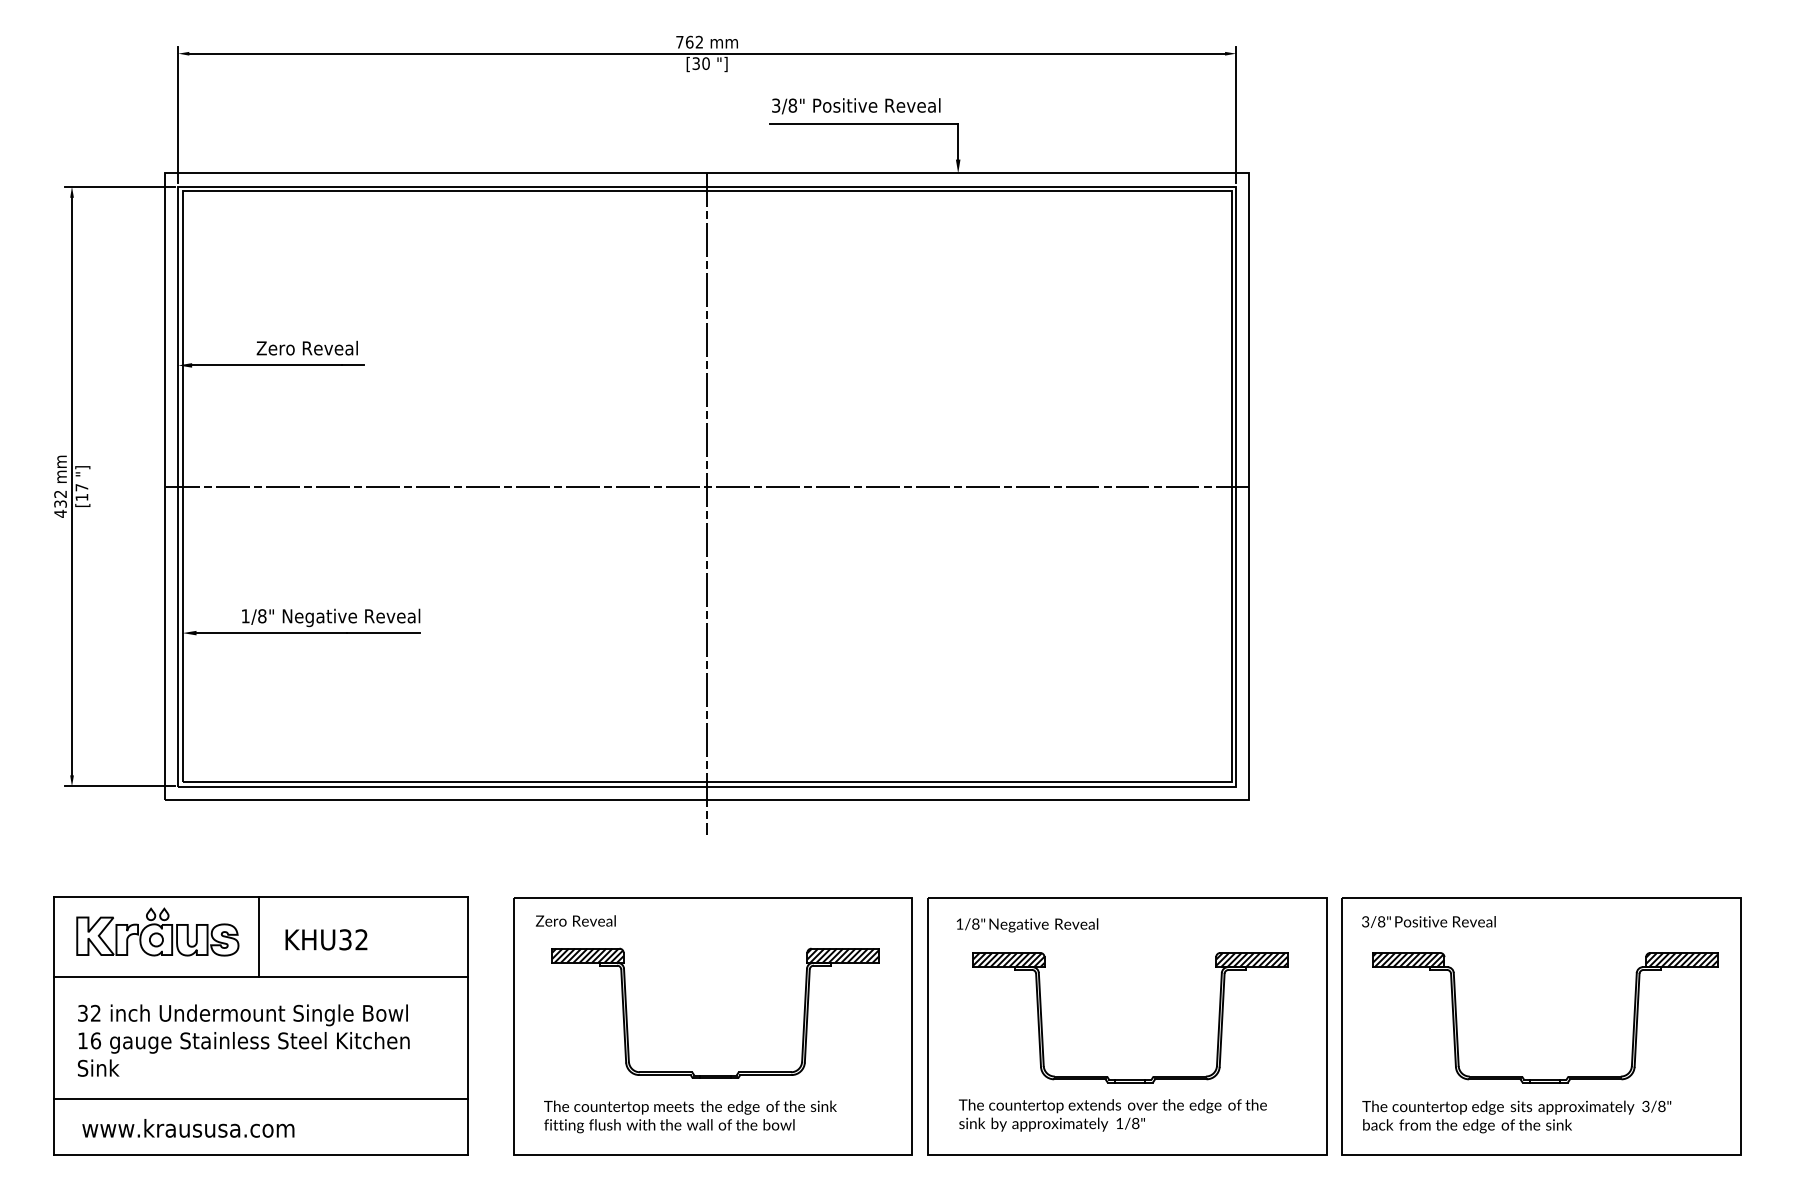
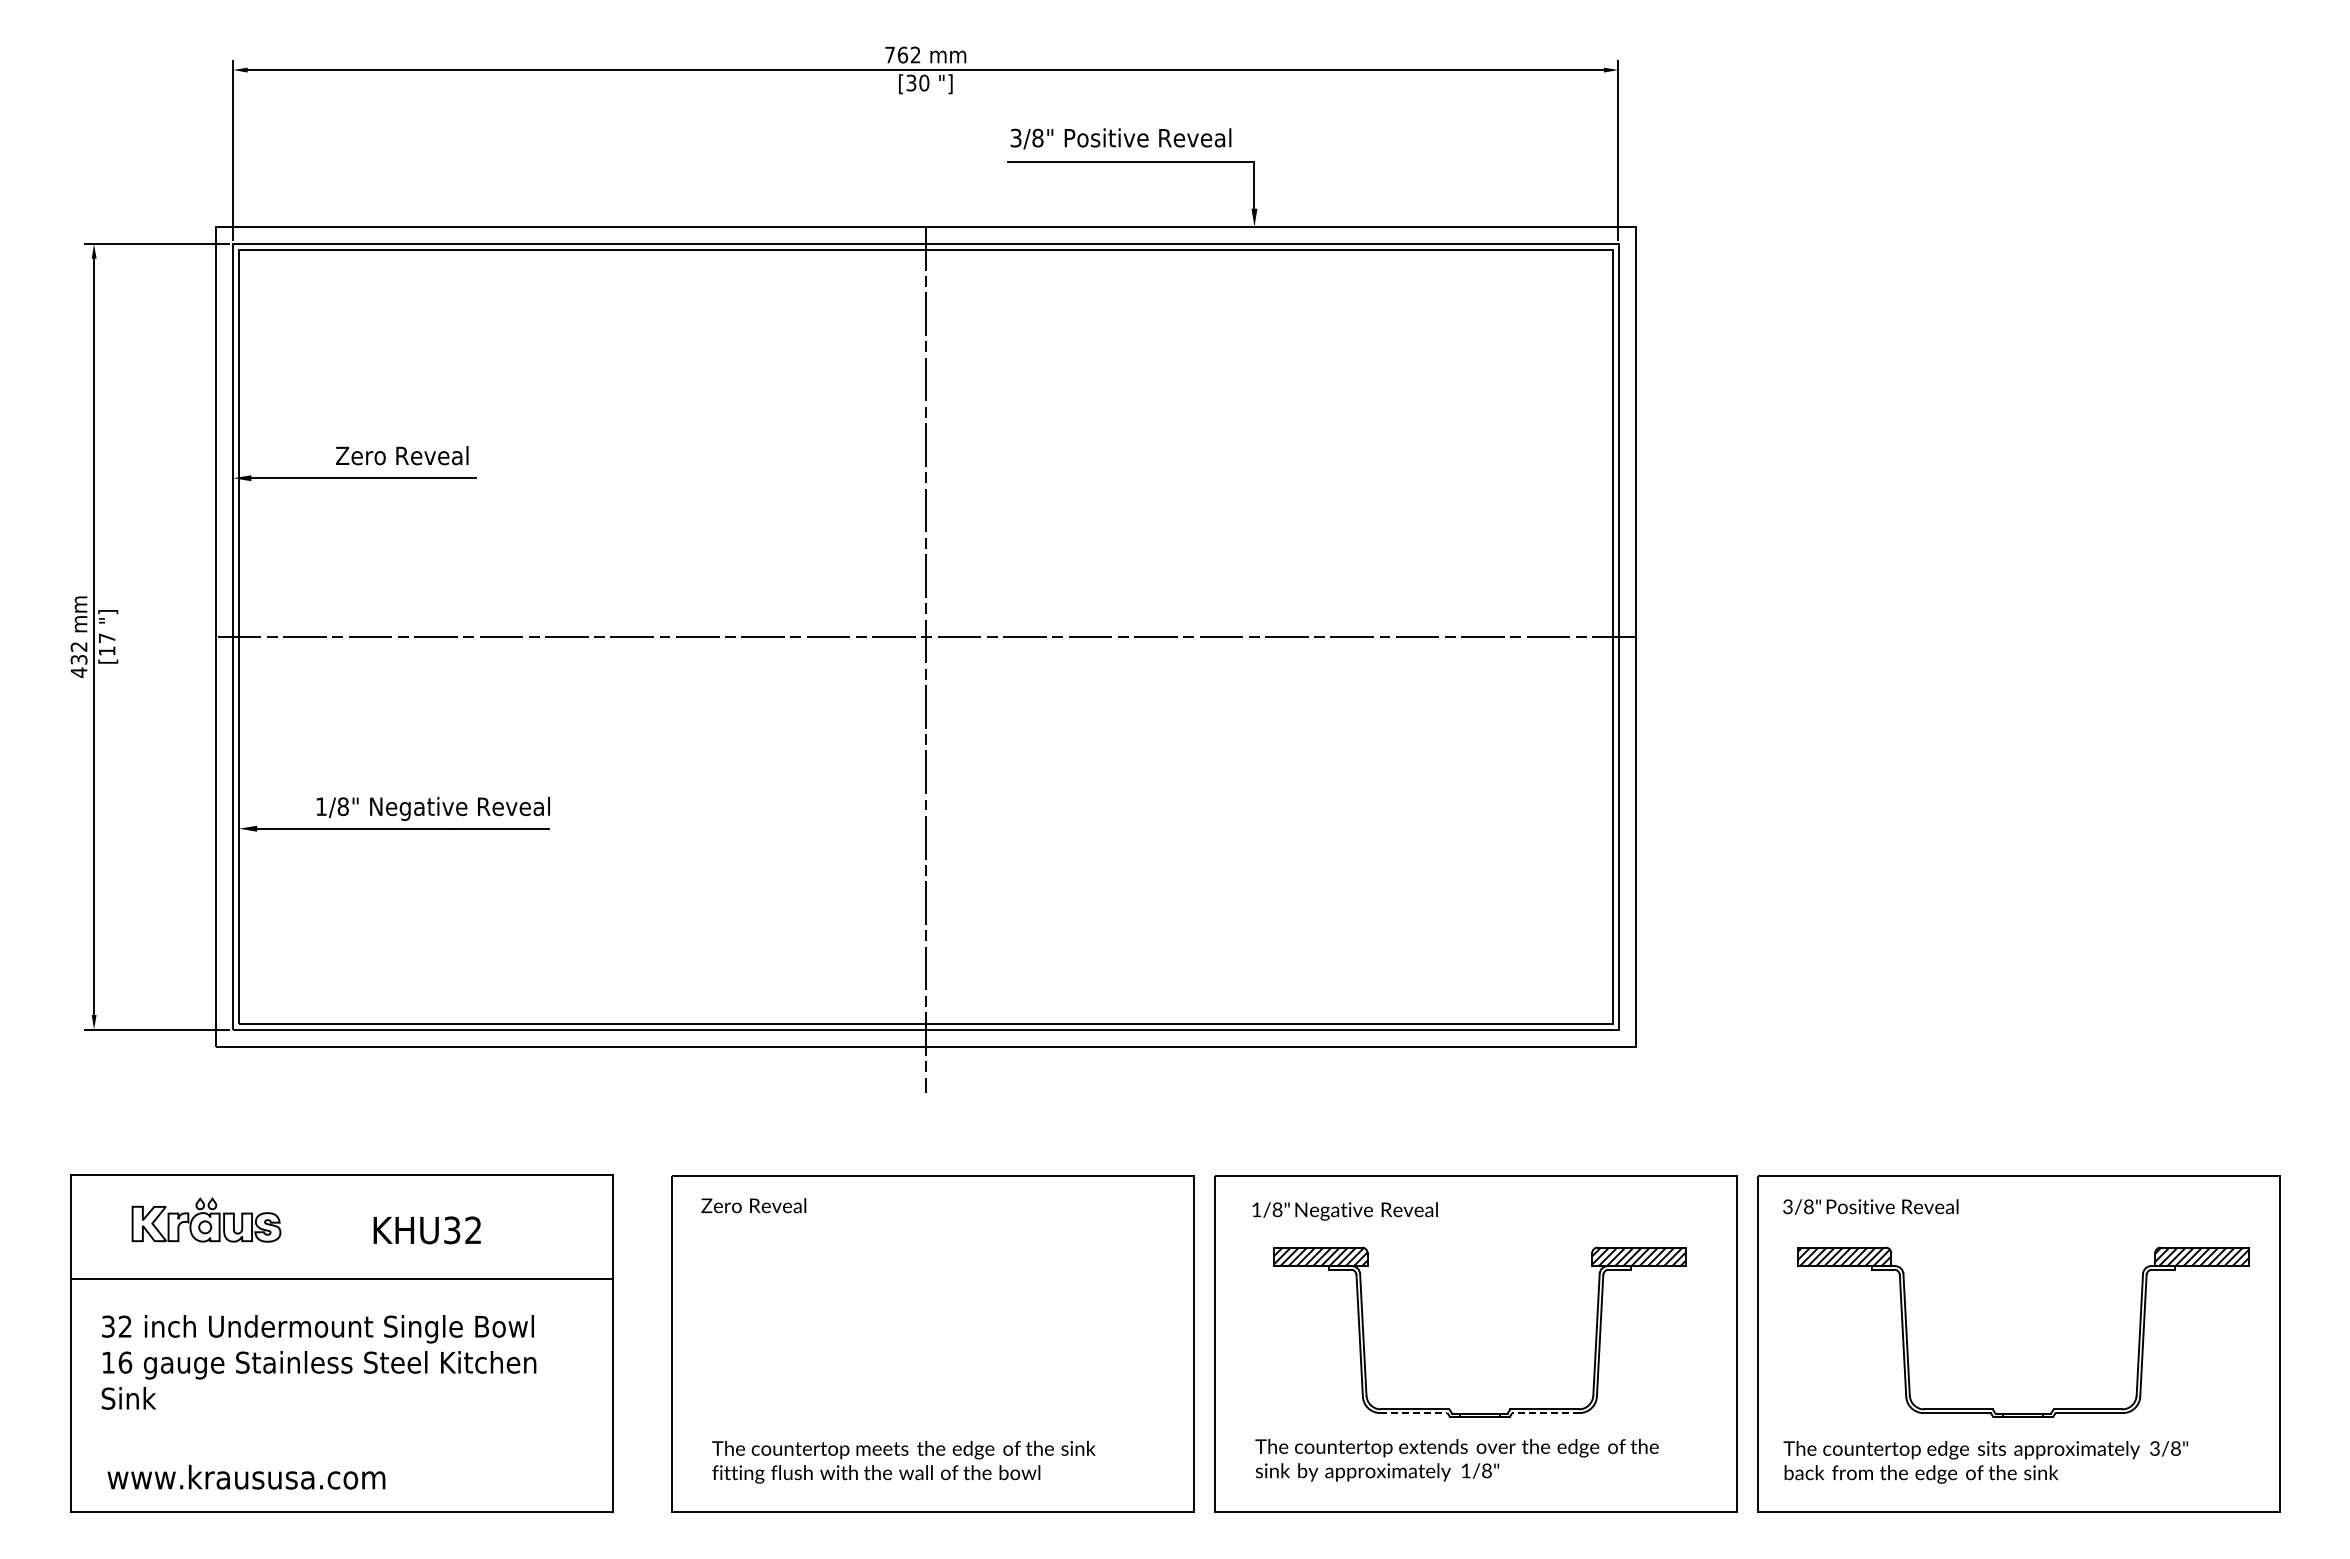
part: (157, 931) -> (206, 1219), size x0.7
line: (258, 936) -> (338, 1226), removed
part: (715, 1075) -> (936, 1407), removed
line: (1079, 1079) -> (1413, 1413), solid -> dashed
line: (1181, 1079) -> (1546, 1413), solid -> dashed
line: (260, 1098) -> (341, 1438), removed

